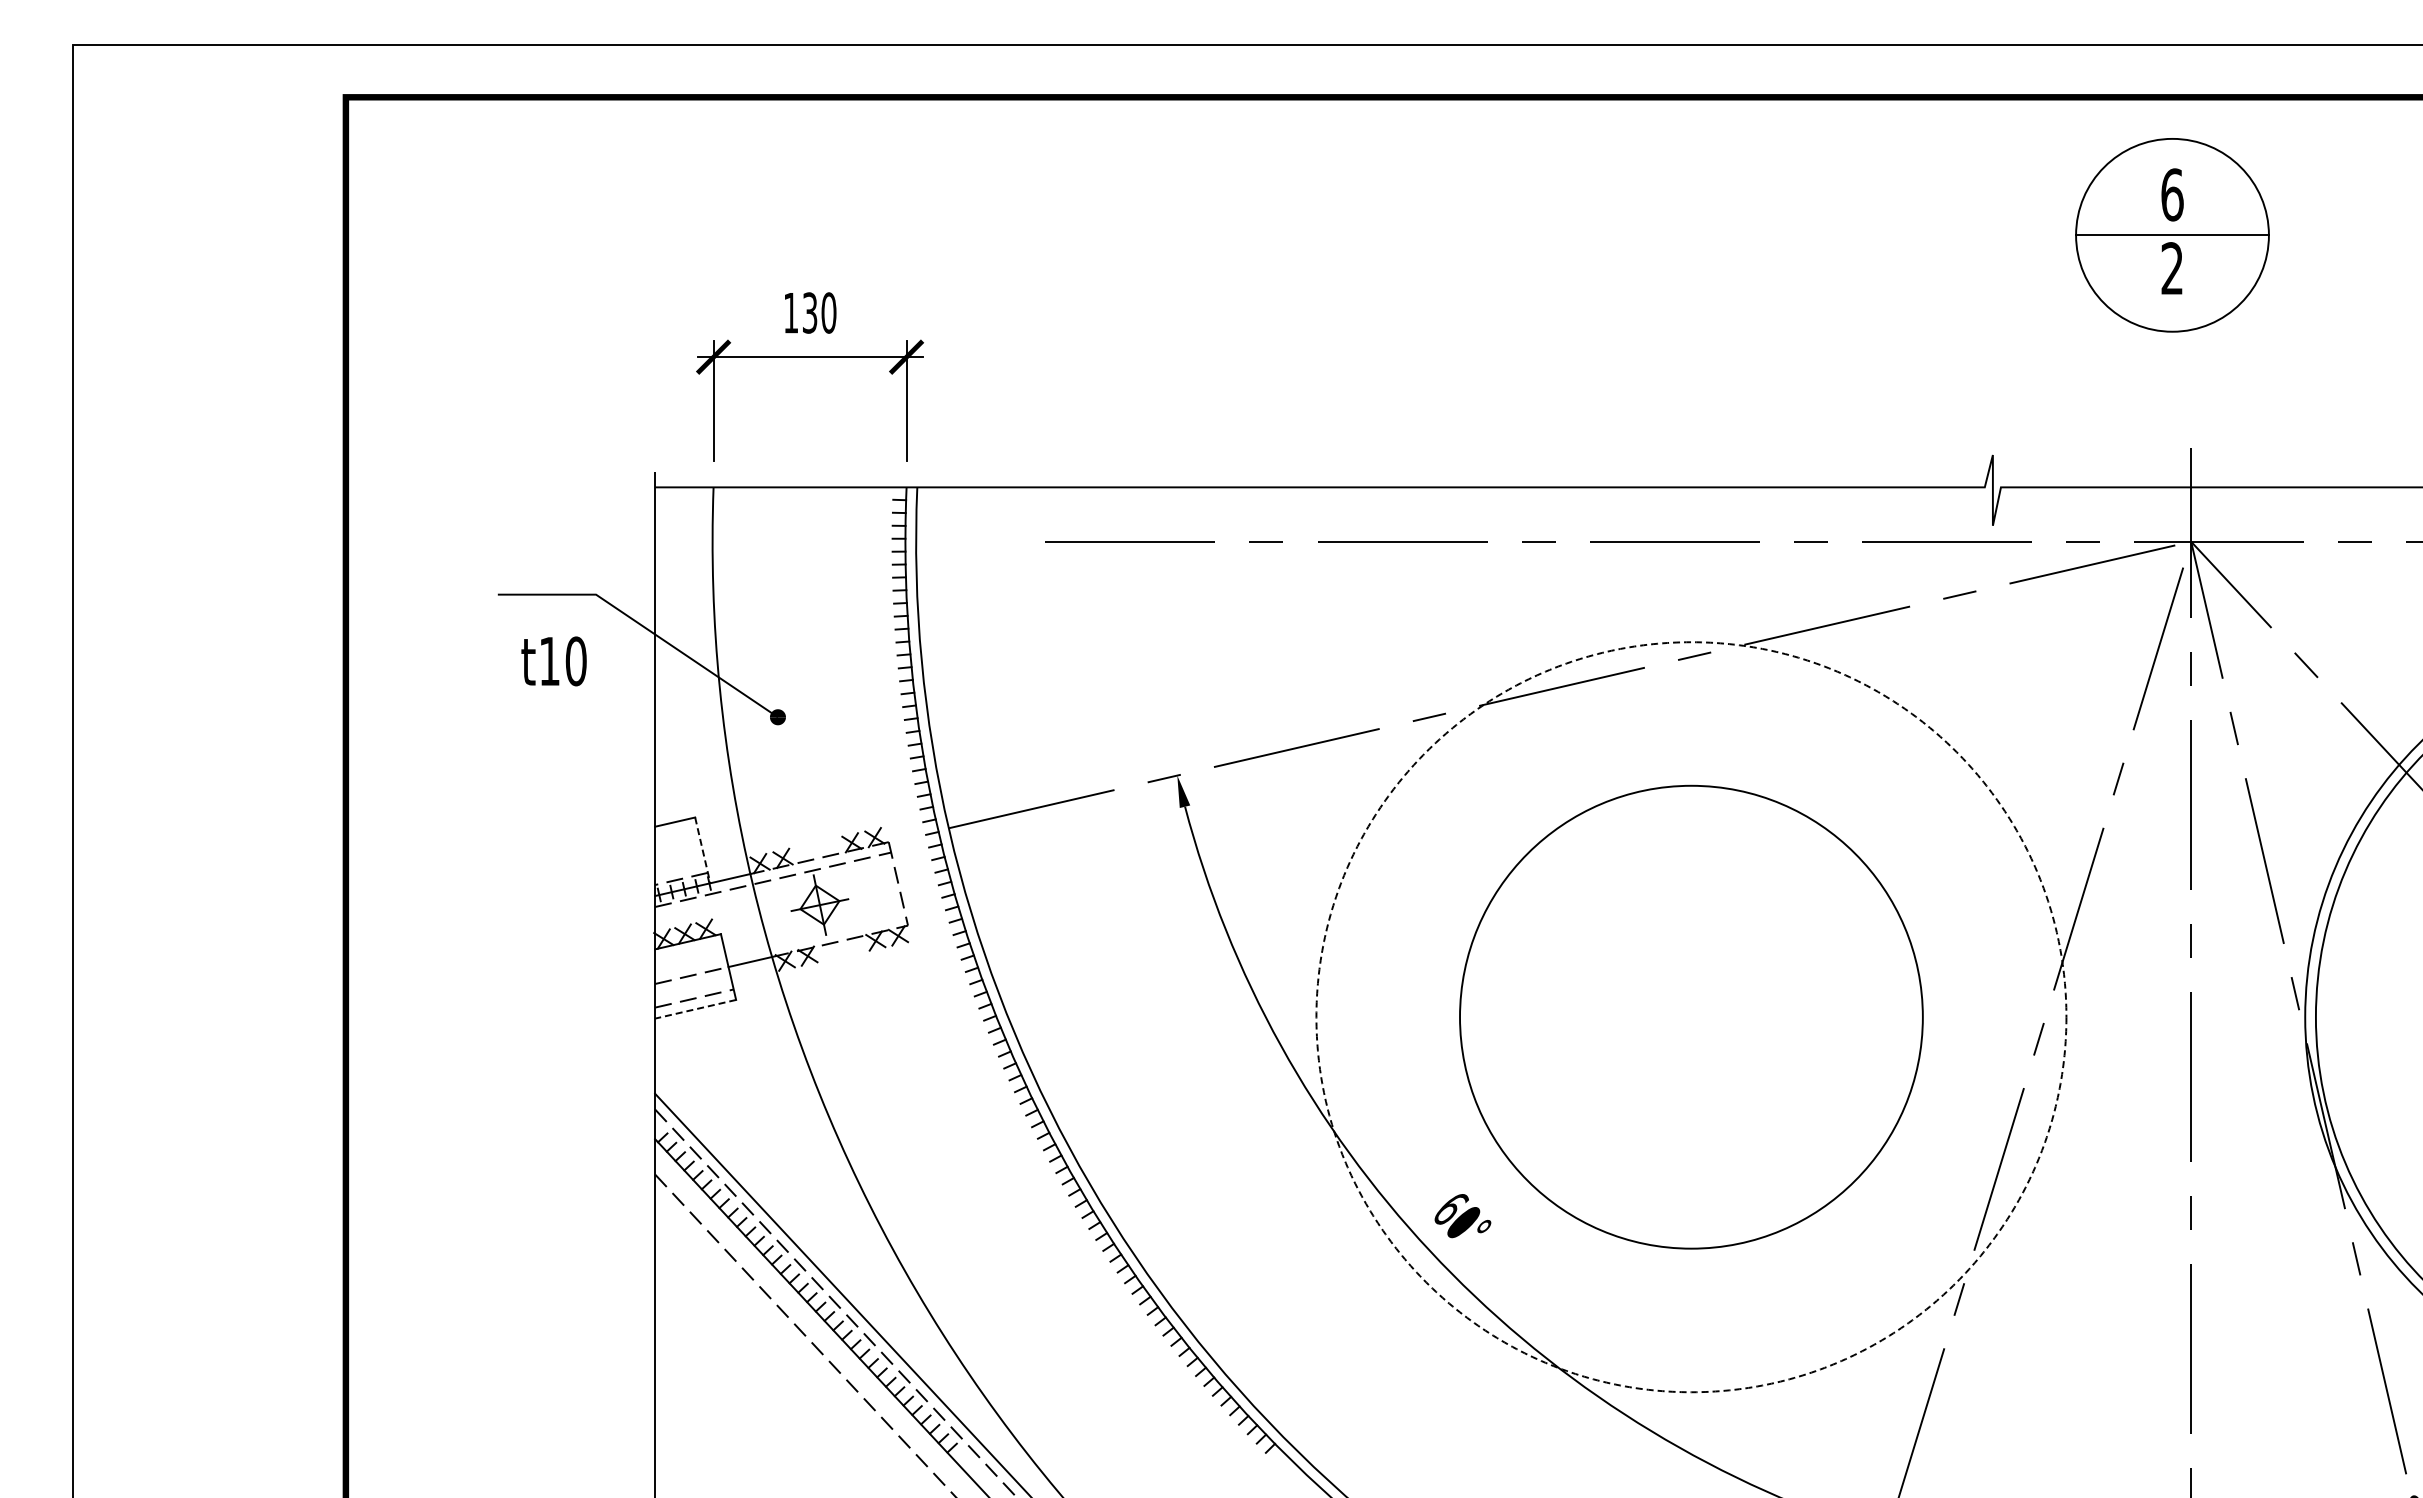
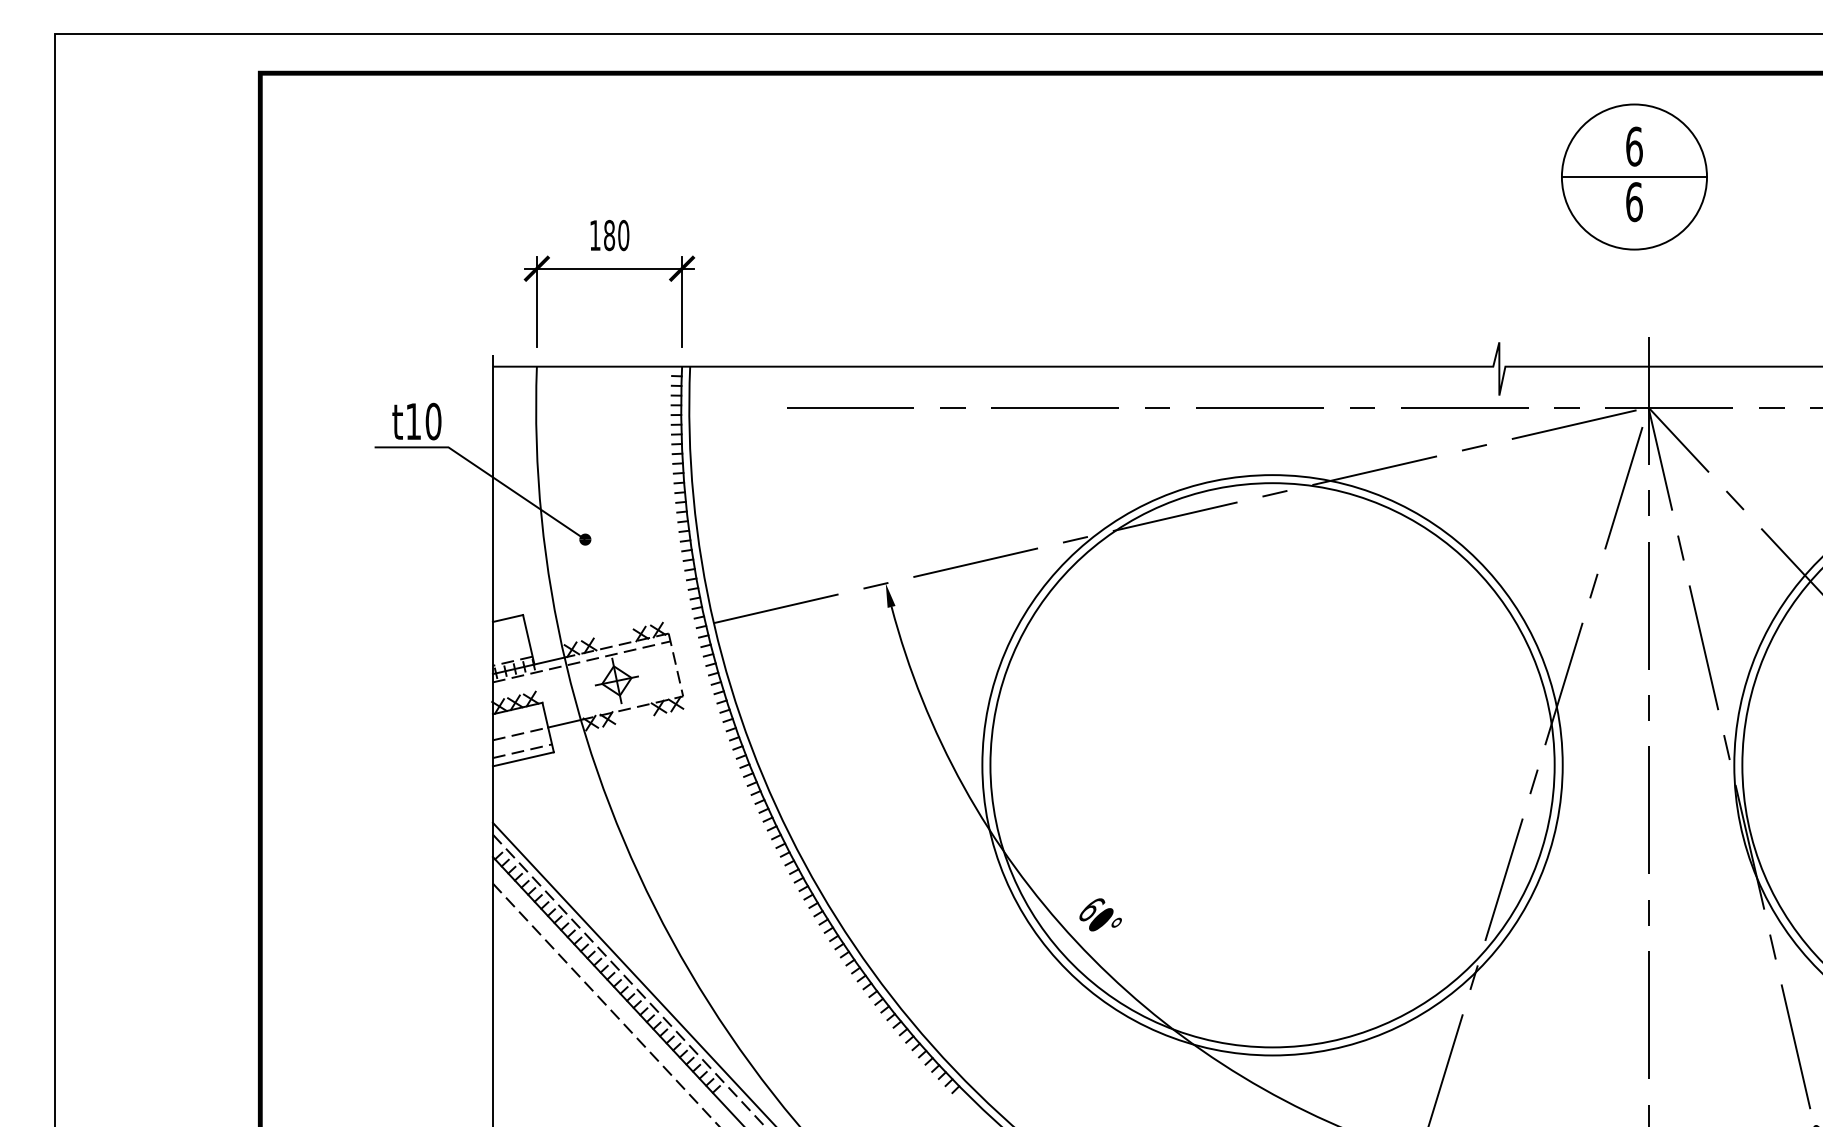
text: (2172, 268) -> (1634, 202), 2 -> 6
text: (809, 312) -> (609, 235), 130 -> 180
text: (553, 661) -> (416, 421), moved
line: (702, 850) -> (528, 639), dashed -> solid
line: (695, 1009) -> (523, 759), dashed -> solid
circle: (1691, 1016) -> (1272, 764), size x1.67
circle: (1691, 1017) -> (1272, 765), dashed -> solid

